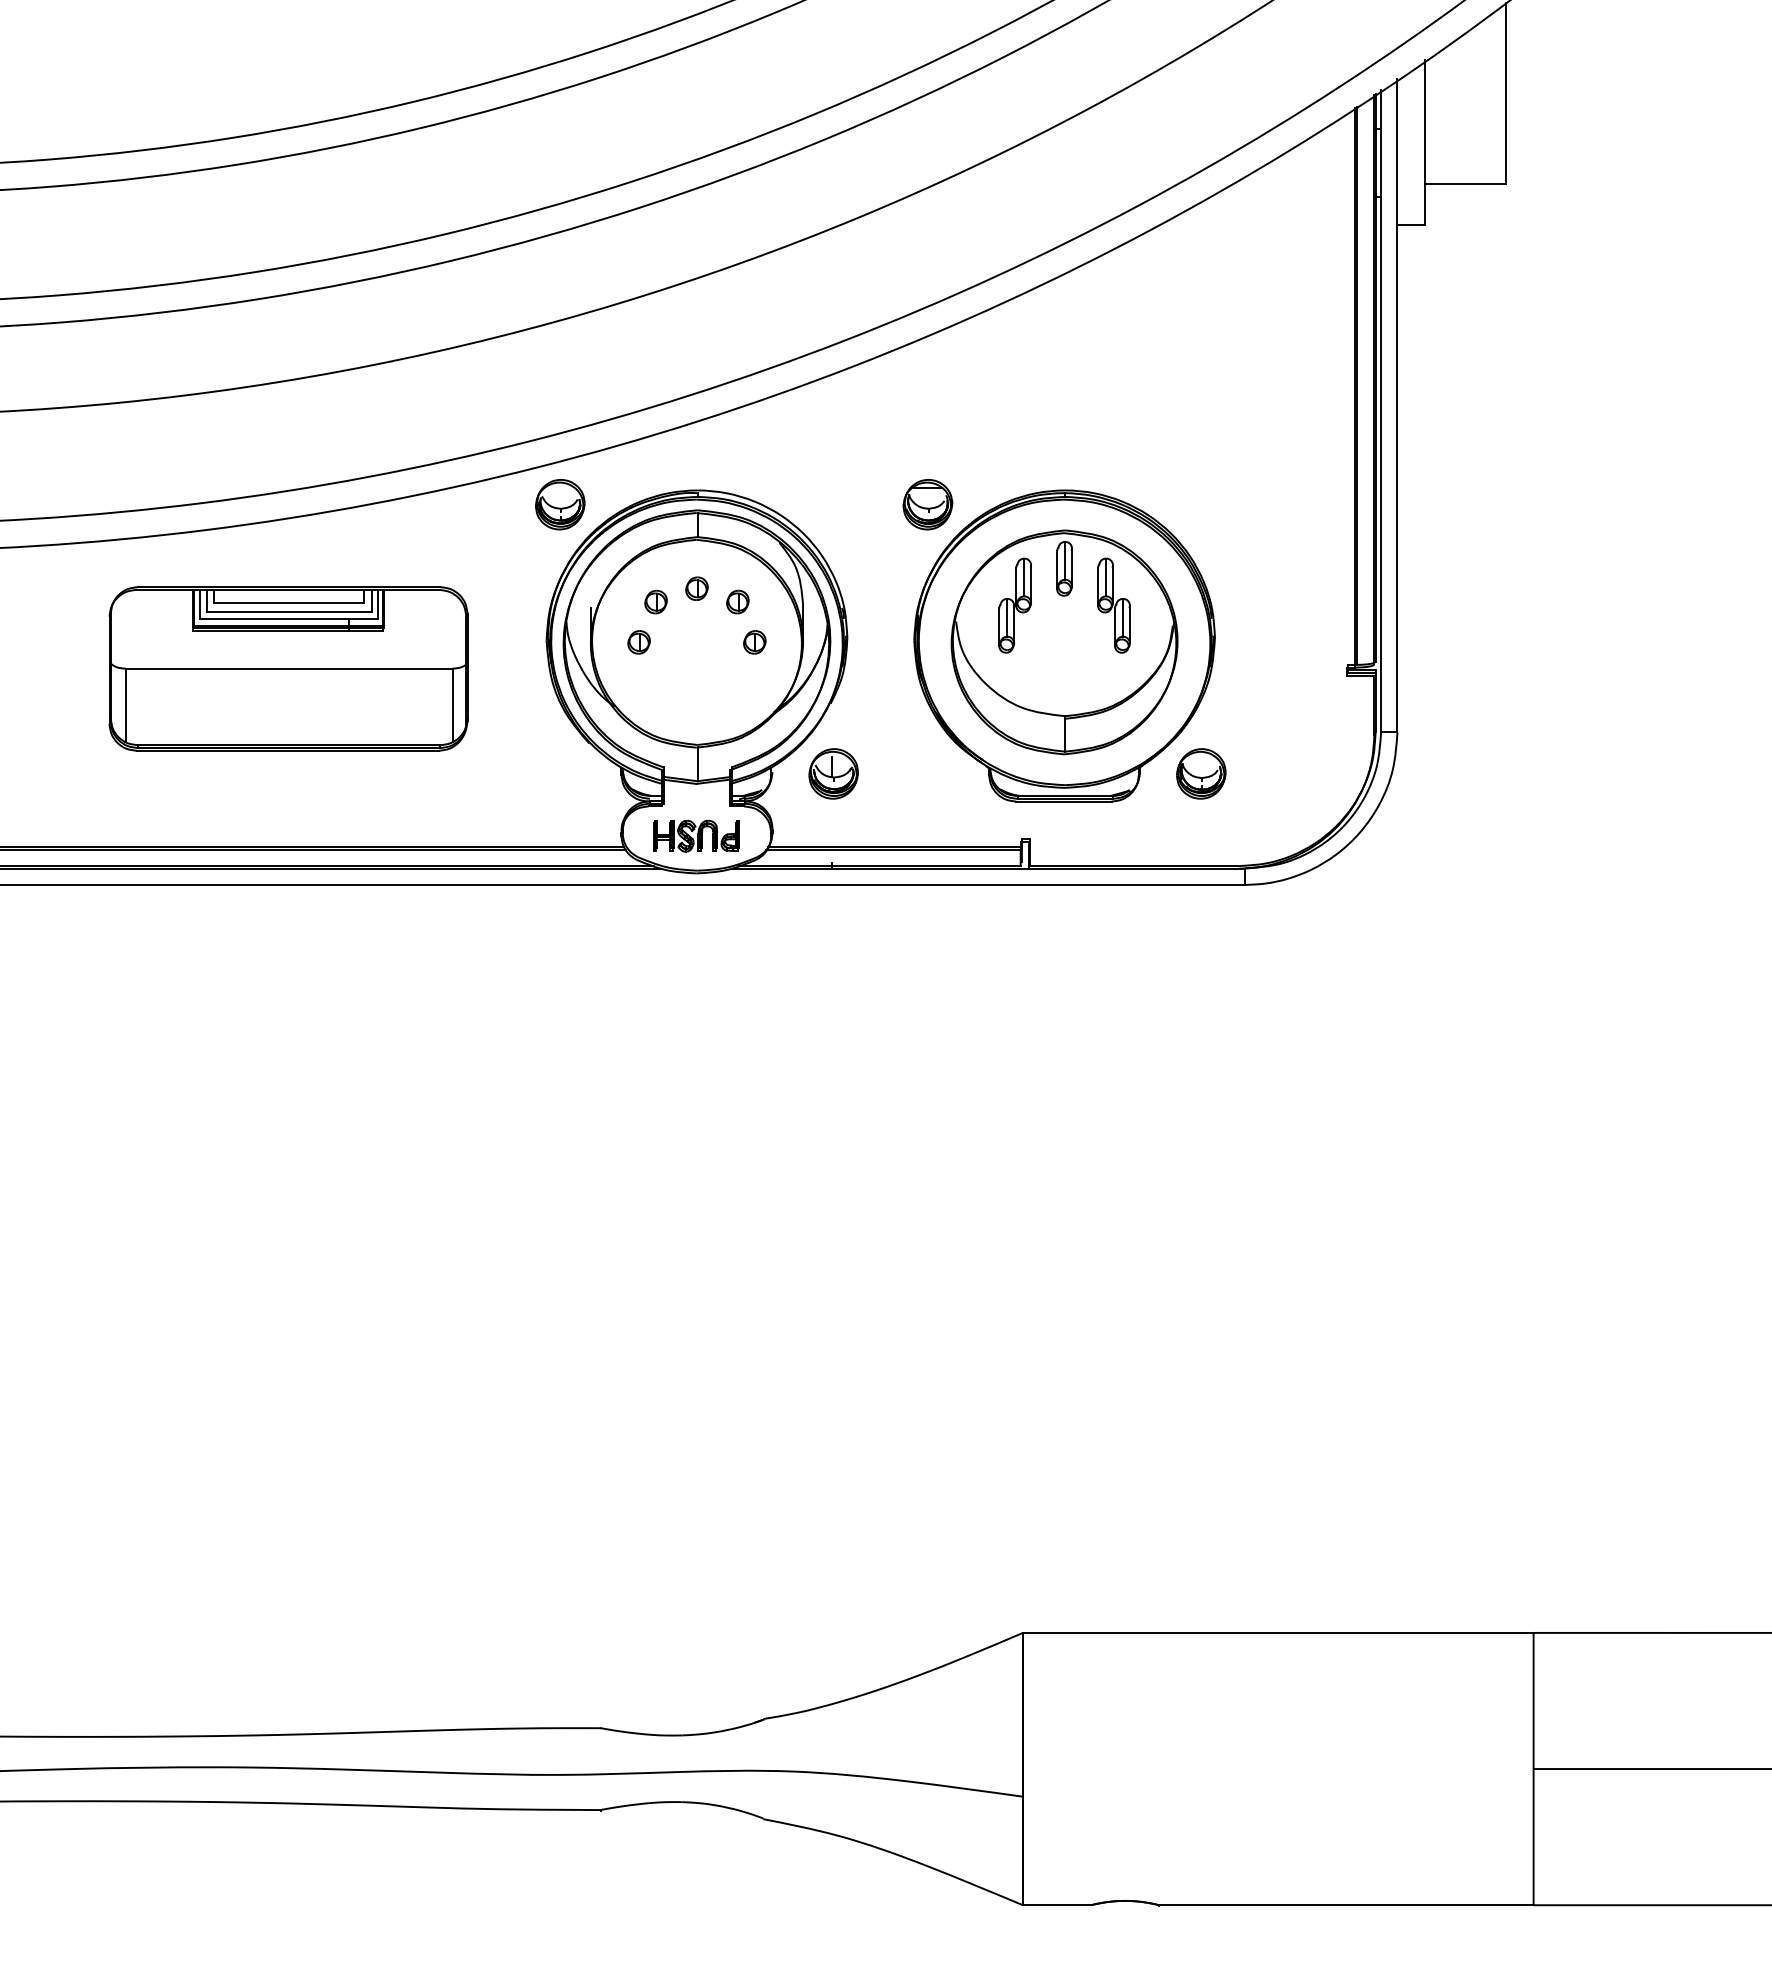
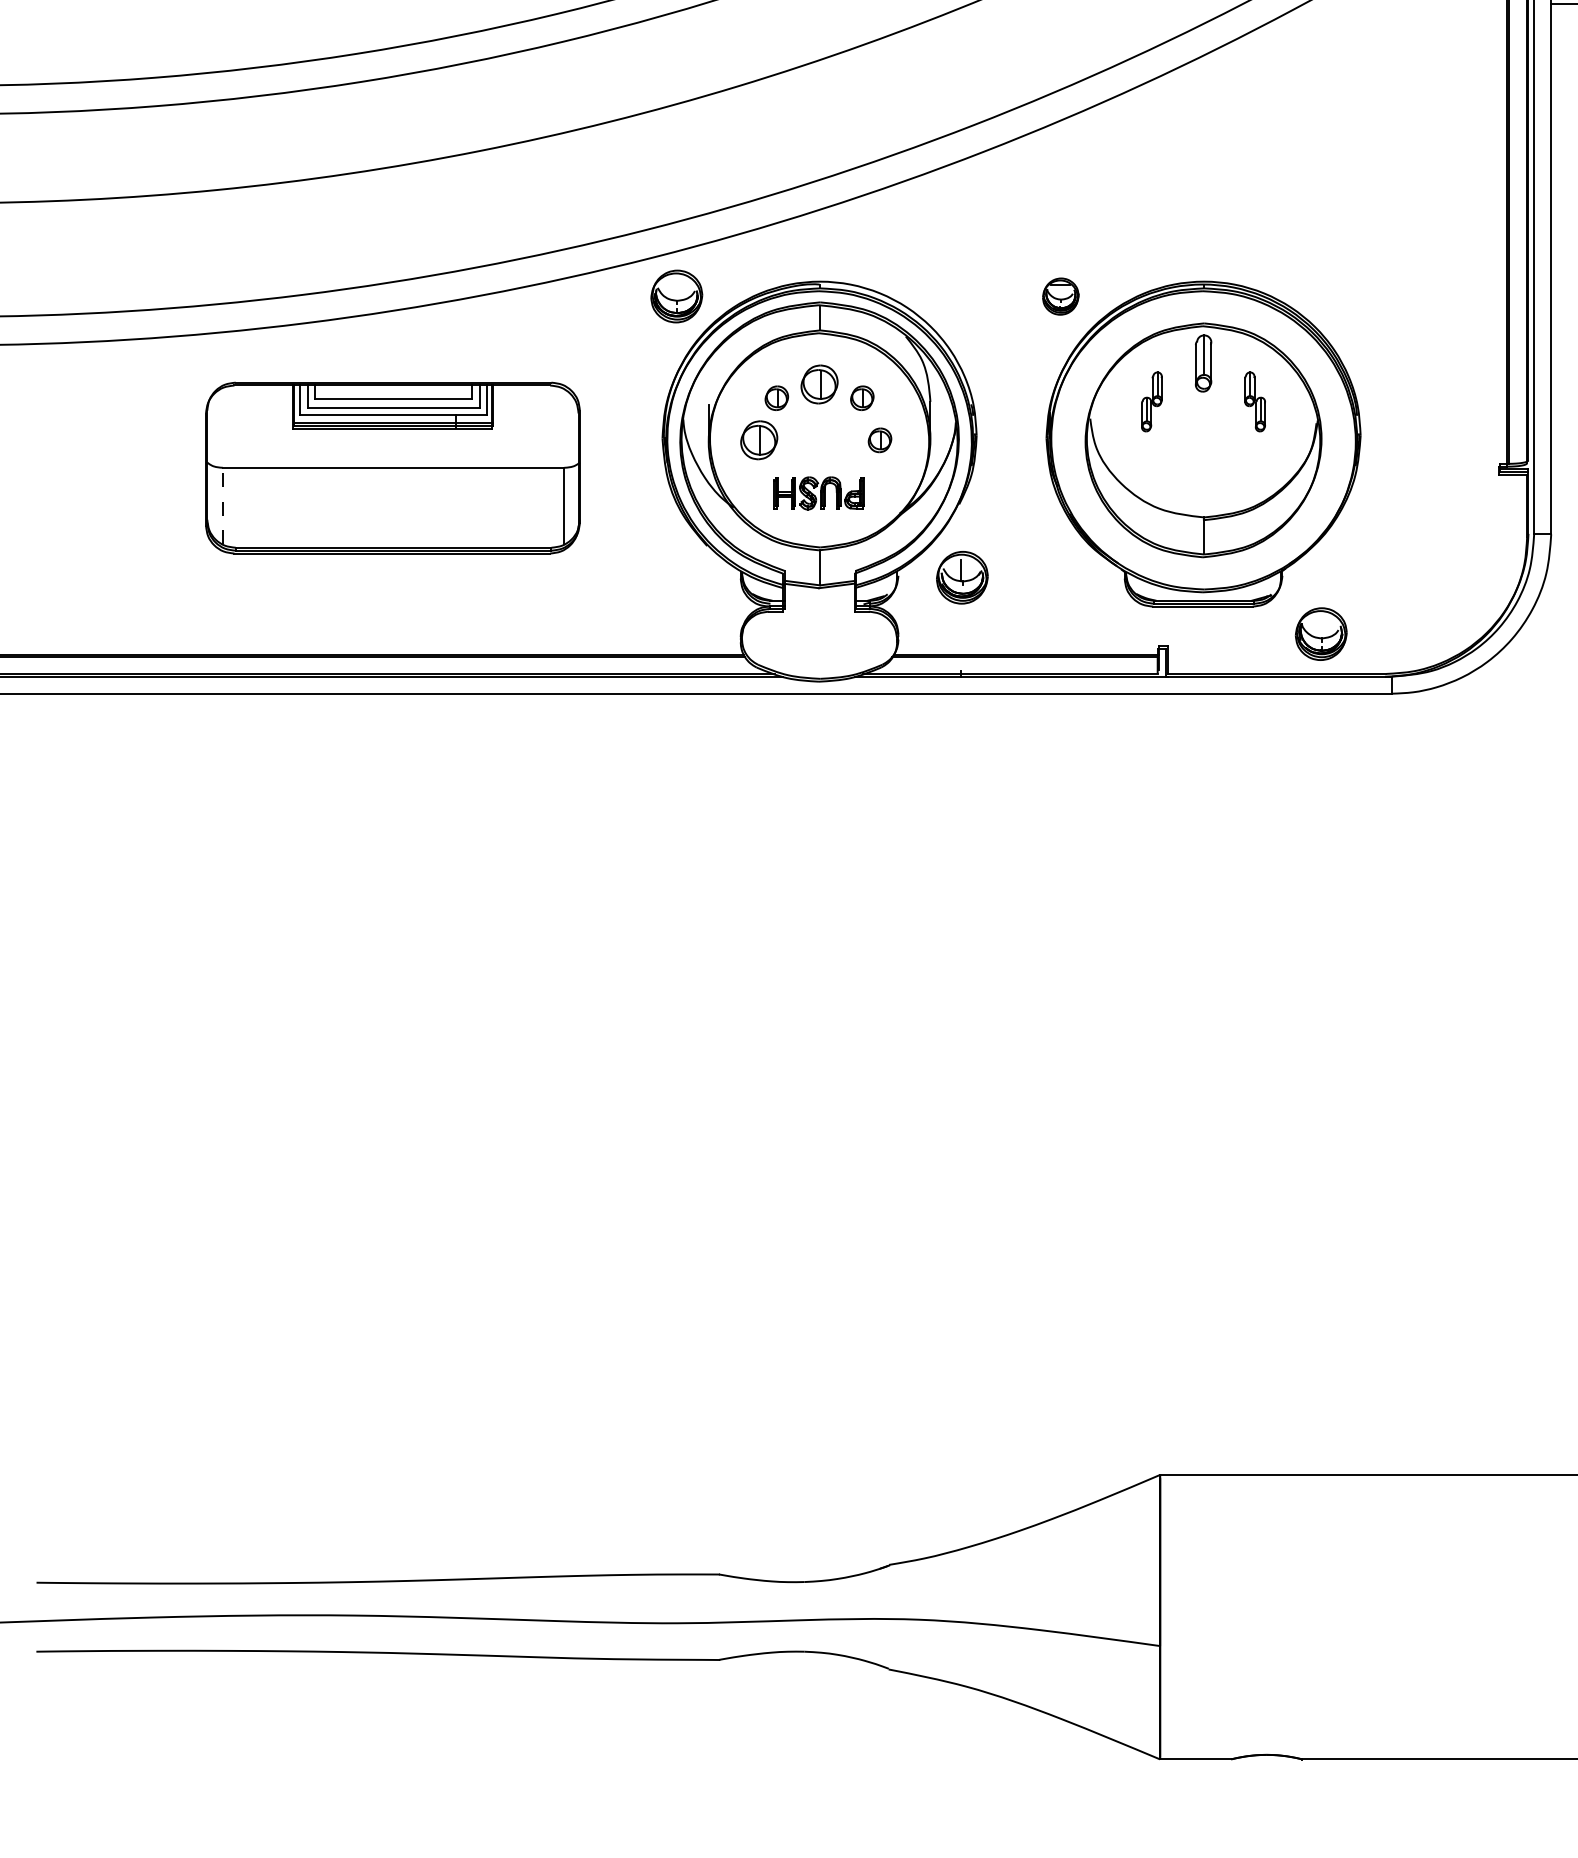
part: (927, 504) -> (1060, 296), size x0.7
part: (696, 588) -> (819, 384), size x1.6
part: (1014, 605) -> (1151, 401), size x0.6
part: (1113, 605) -> (1254, 401), size x0.6
part: (638, 642) -> (758, 440), size x1.6
line: (125, 705) -> (222, 506), solid -> dashed
part: (1201, 773) -> (1321, 633), moved
part: (696, 835) -> (819, 492), moved

